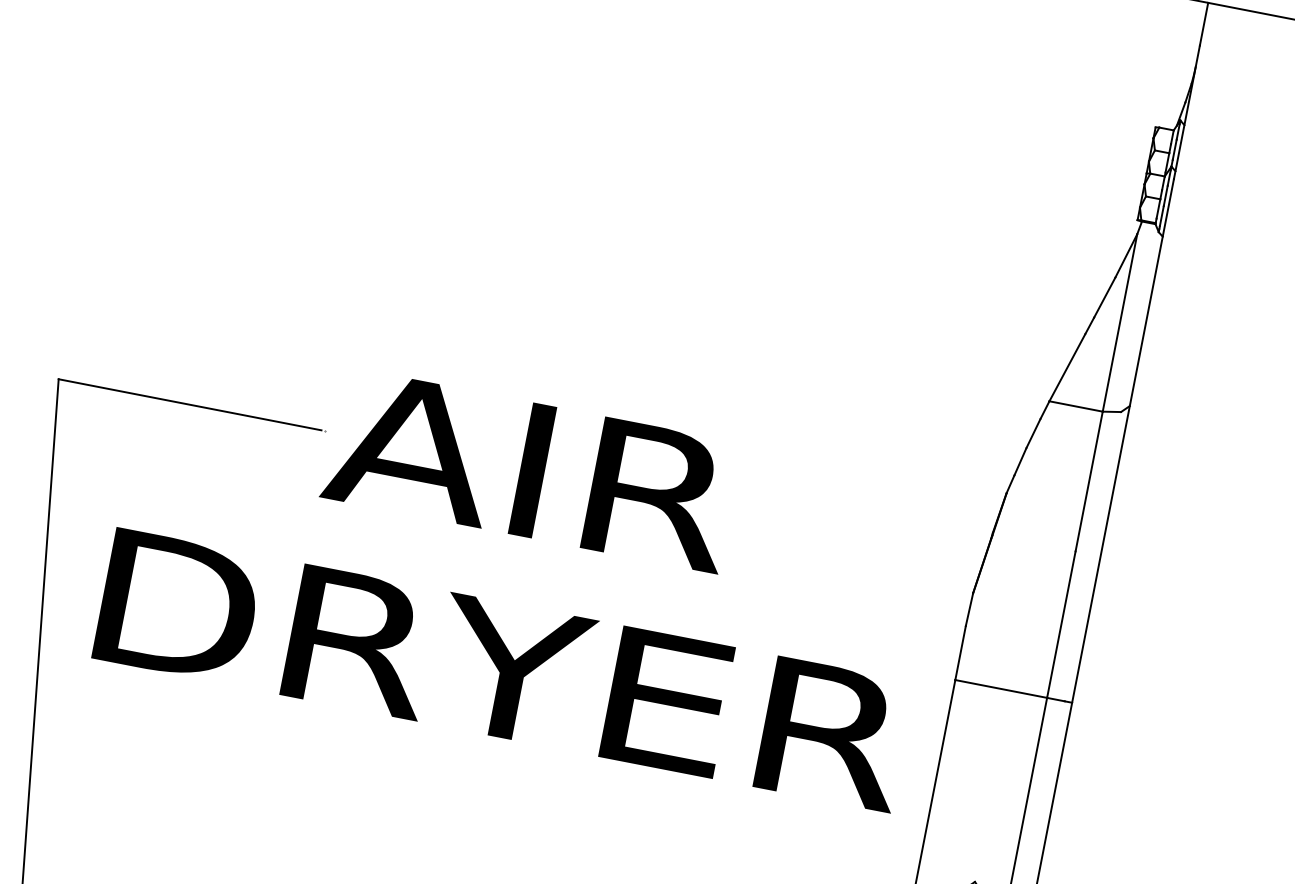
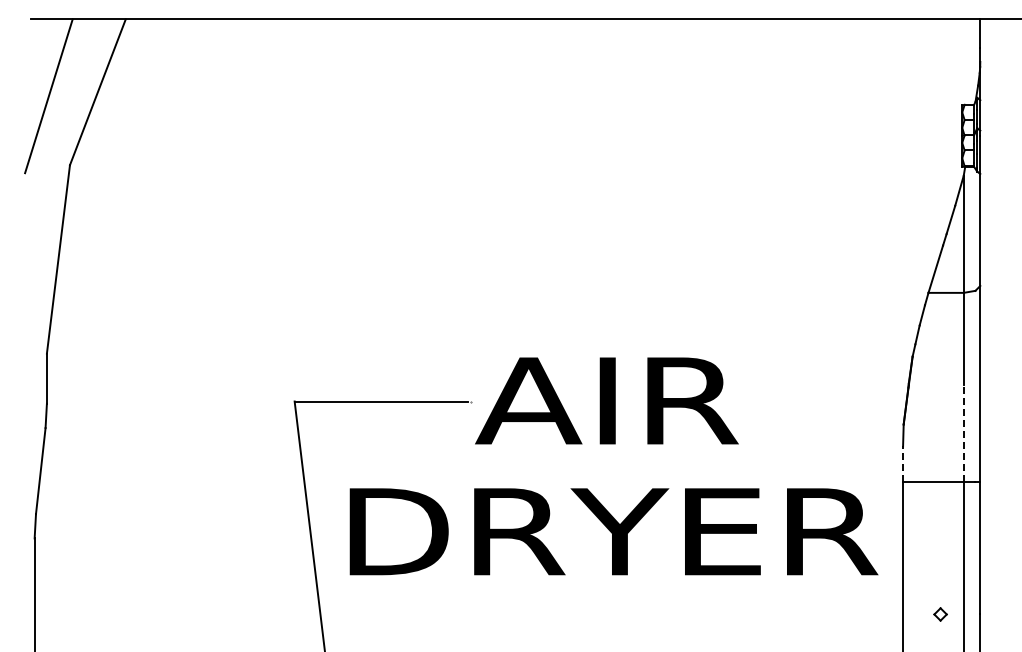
line: (1061, 624) -> (963, 433), solid -> dashed
line: (961, 653) -> (903, 464), solid -> dashed

